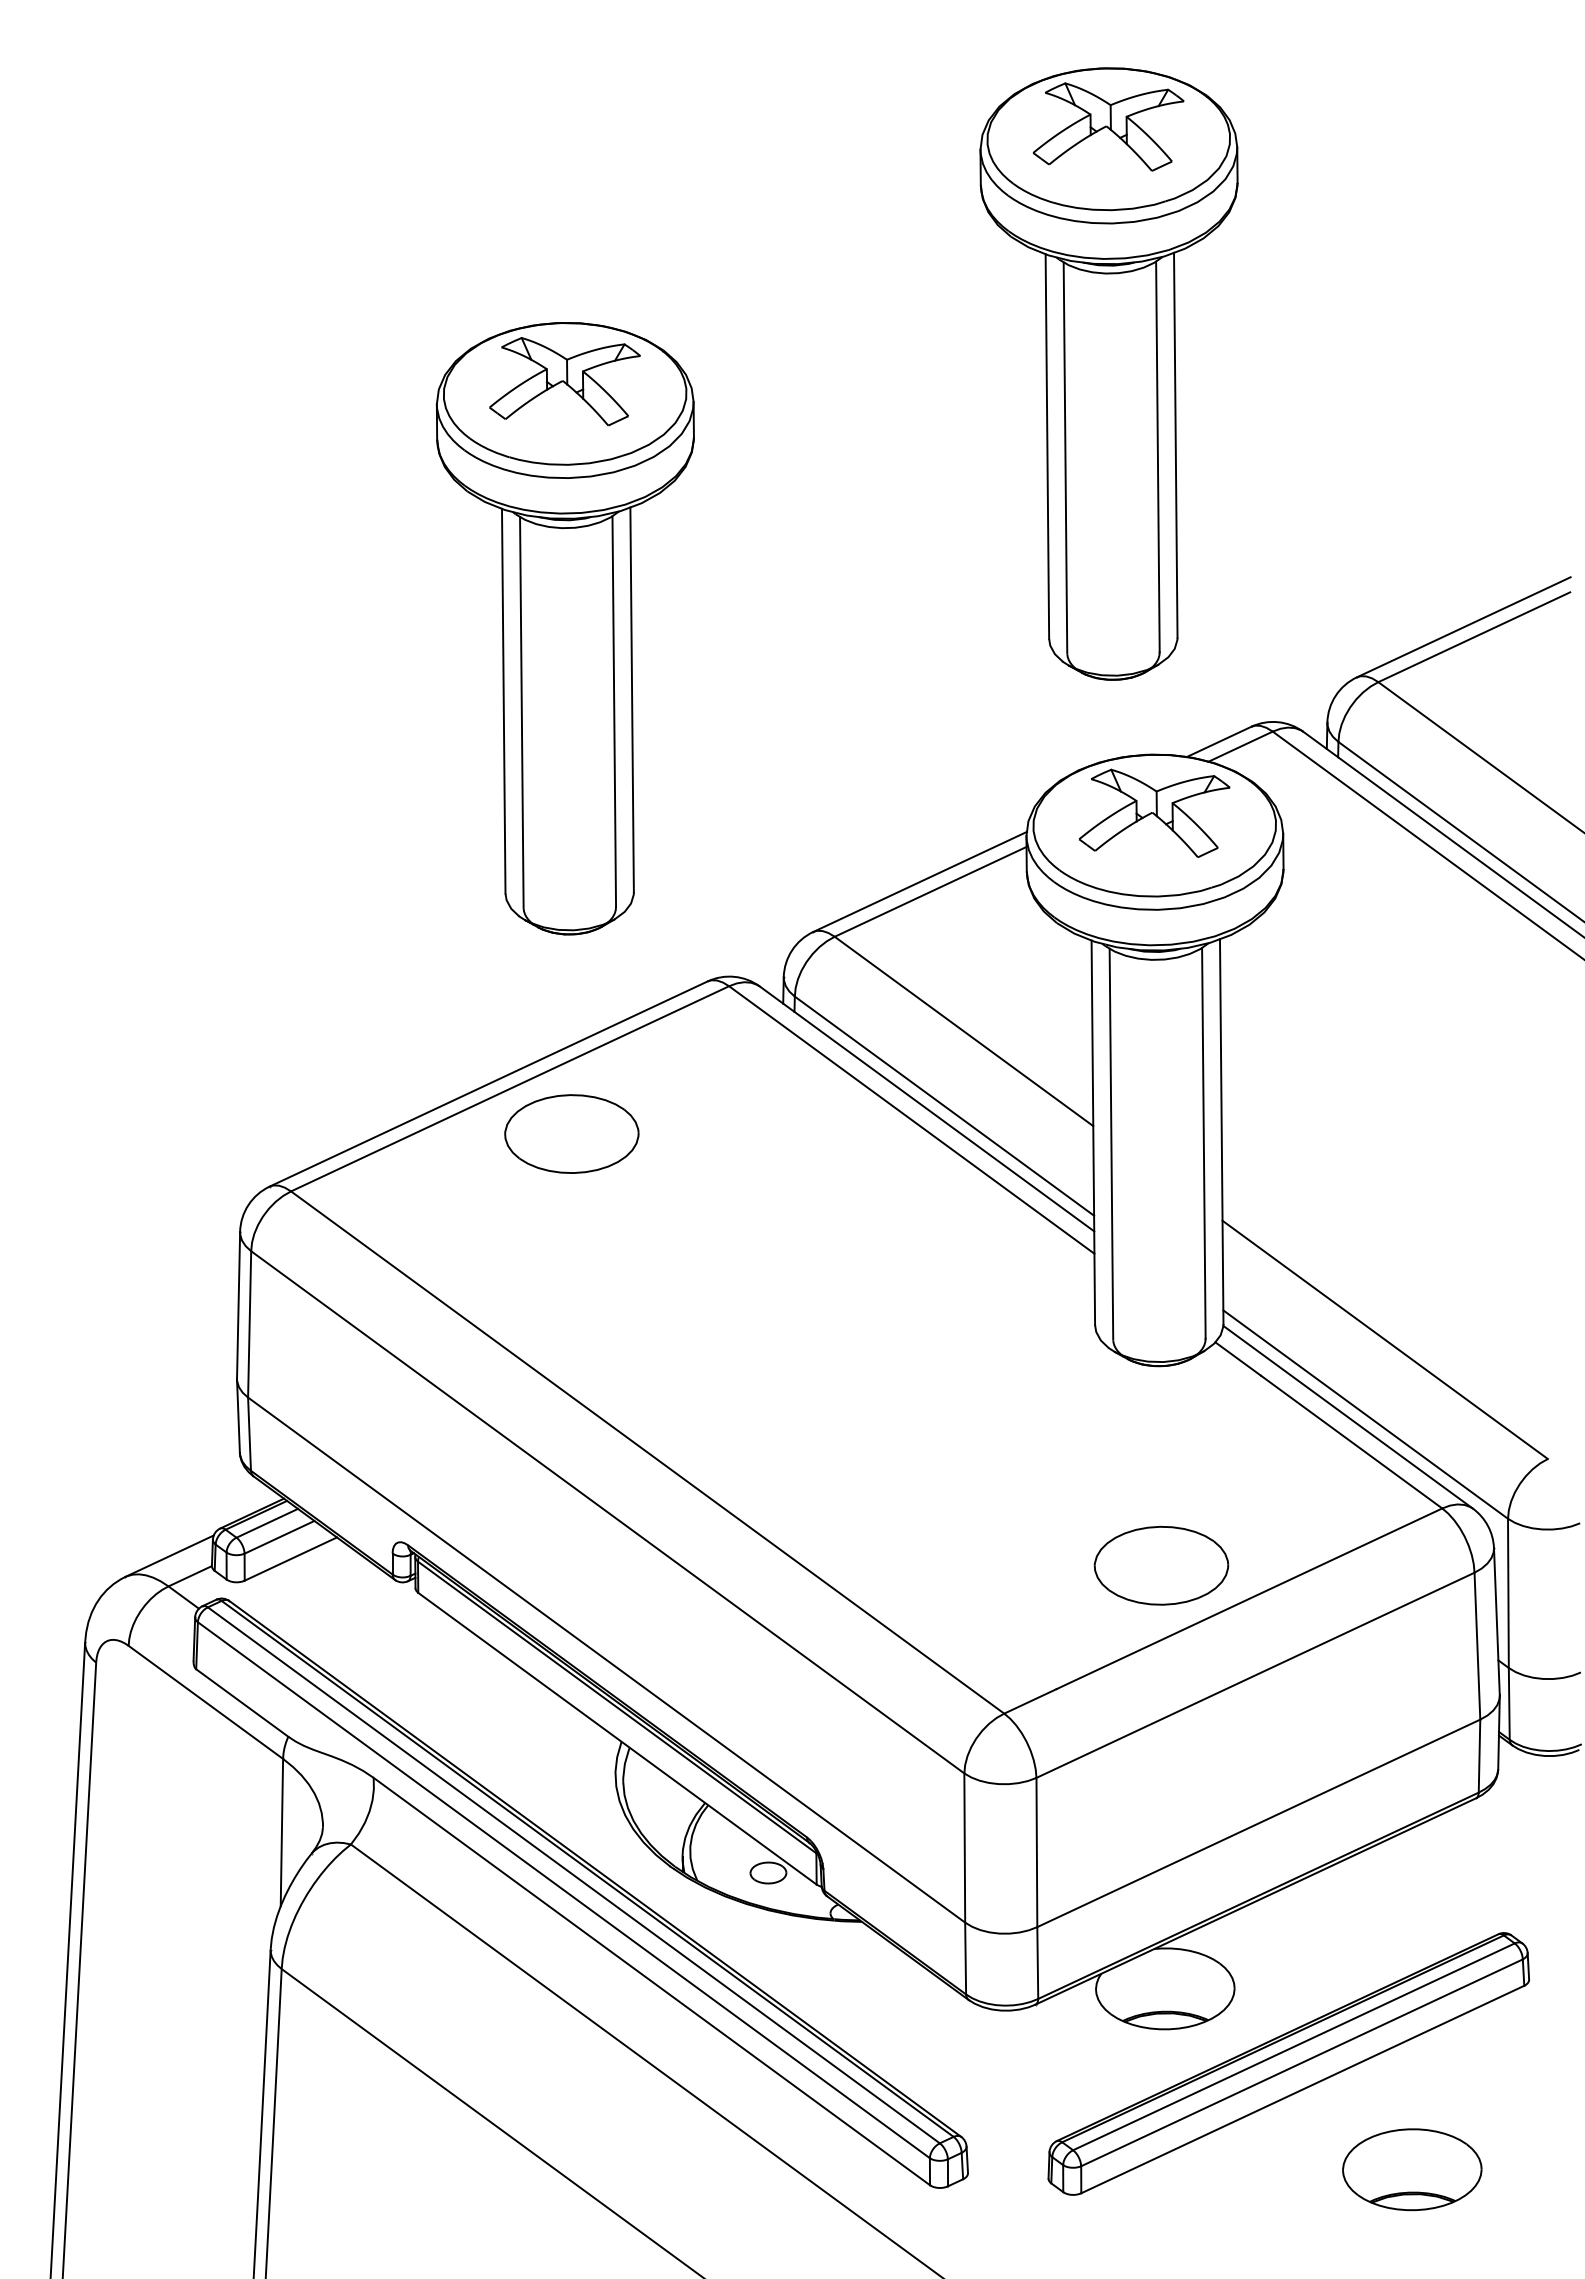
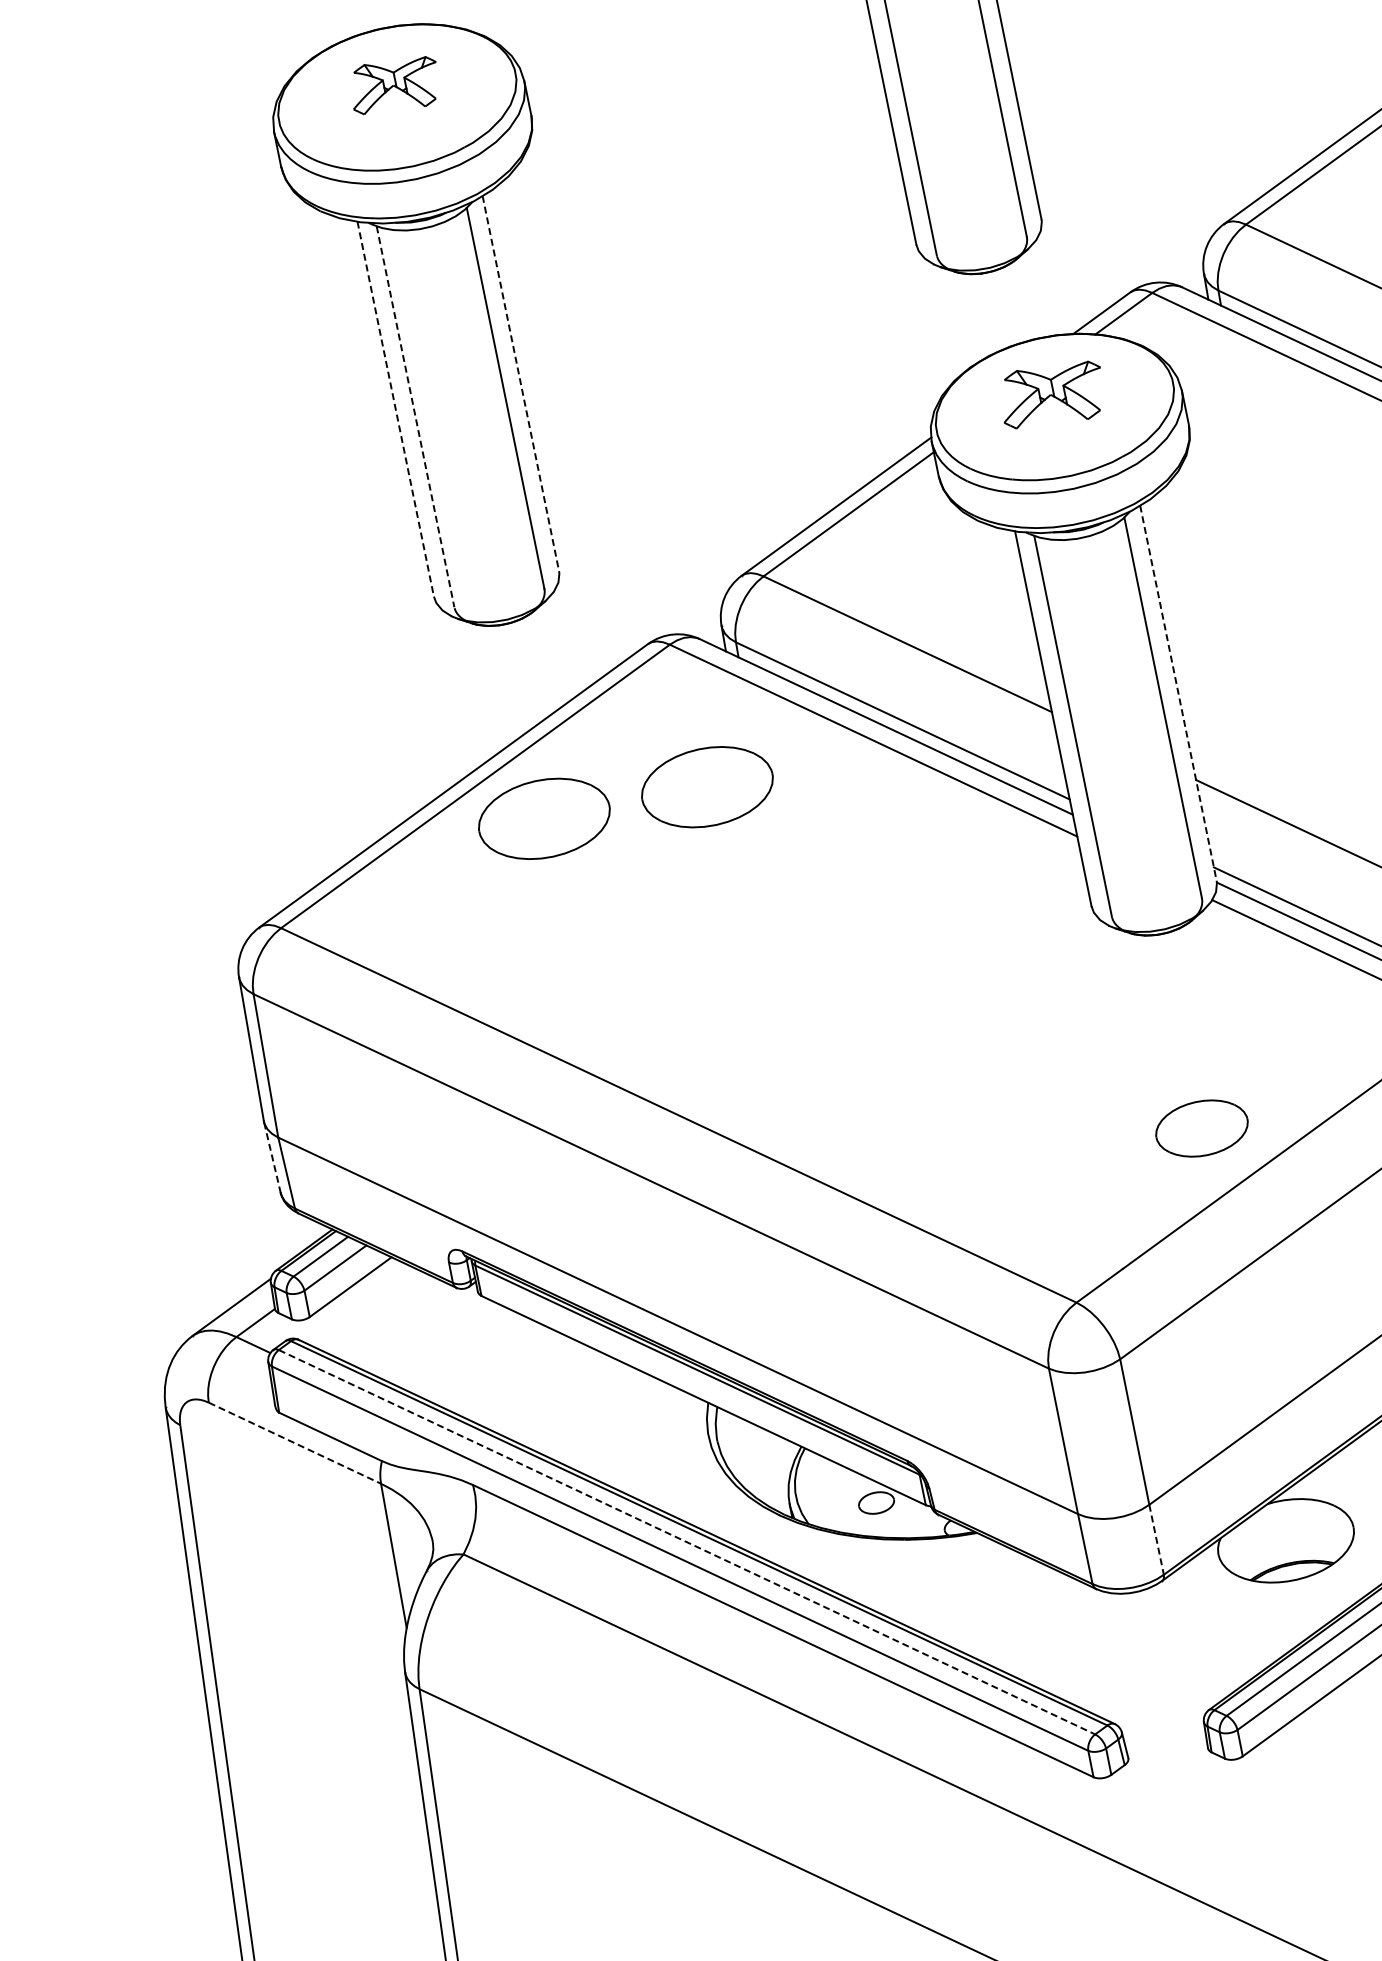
part: (564, 381) -> (394, 85), size x0.6
line: (632, 700) -> (521, 384), solid -> dashed
line: (503, 701) -> (395, 409), solid -> dashed
line: (521, 713) -> (415, 417), solid -> dashed
part: (1154, 812) -> (1052, 394), size x0.7
line: (1221, 1132) -> (1178, 694), solid -> dashed
part: (738, 1133) -> (706, 786), added
line: (238, 1416) -> (272, 1157), solid -> dashed
part: (1161, 1565) -> (1201, 1128), size x0.7
line: (205, 1702) -> (294, 1443), solid -> dashed
line: (573, 1875) -> (686, 1542), solid -> dashed
line: (1037, 1963) -> (1156, 1540), solid -> dashed

